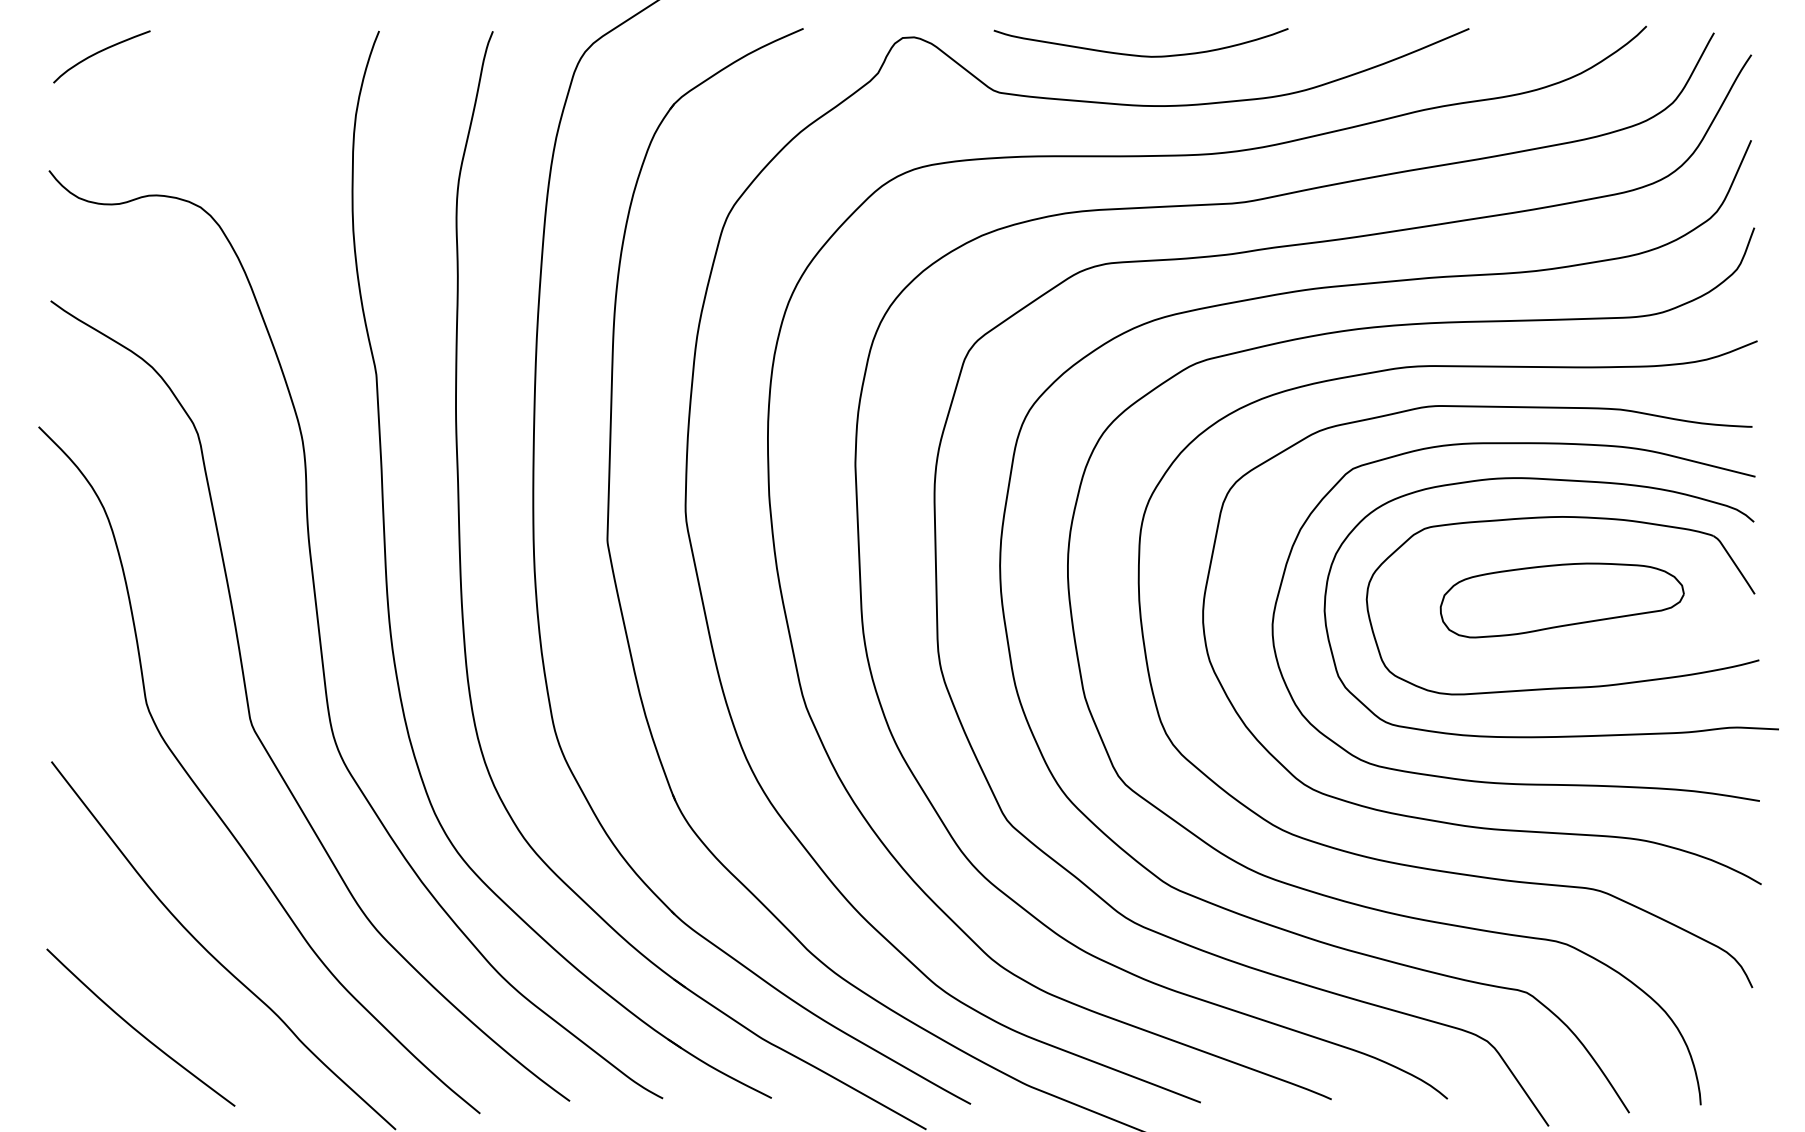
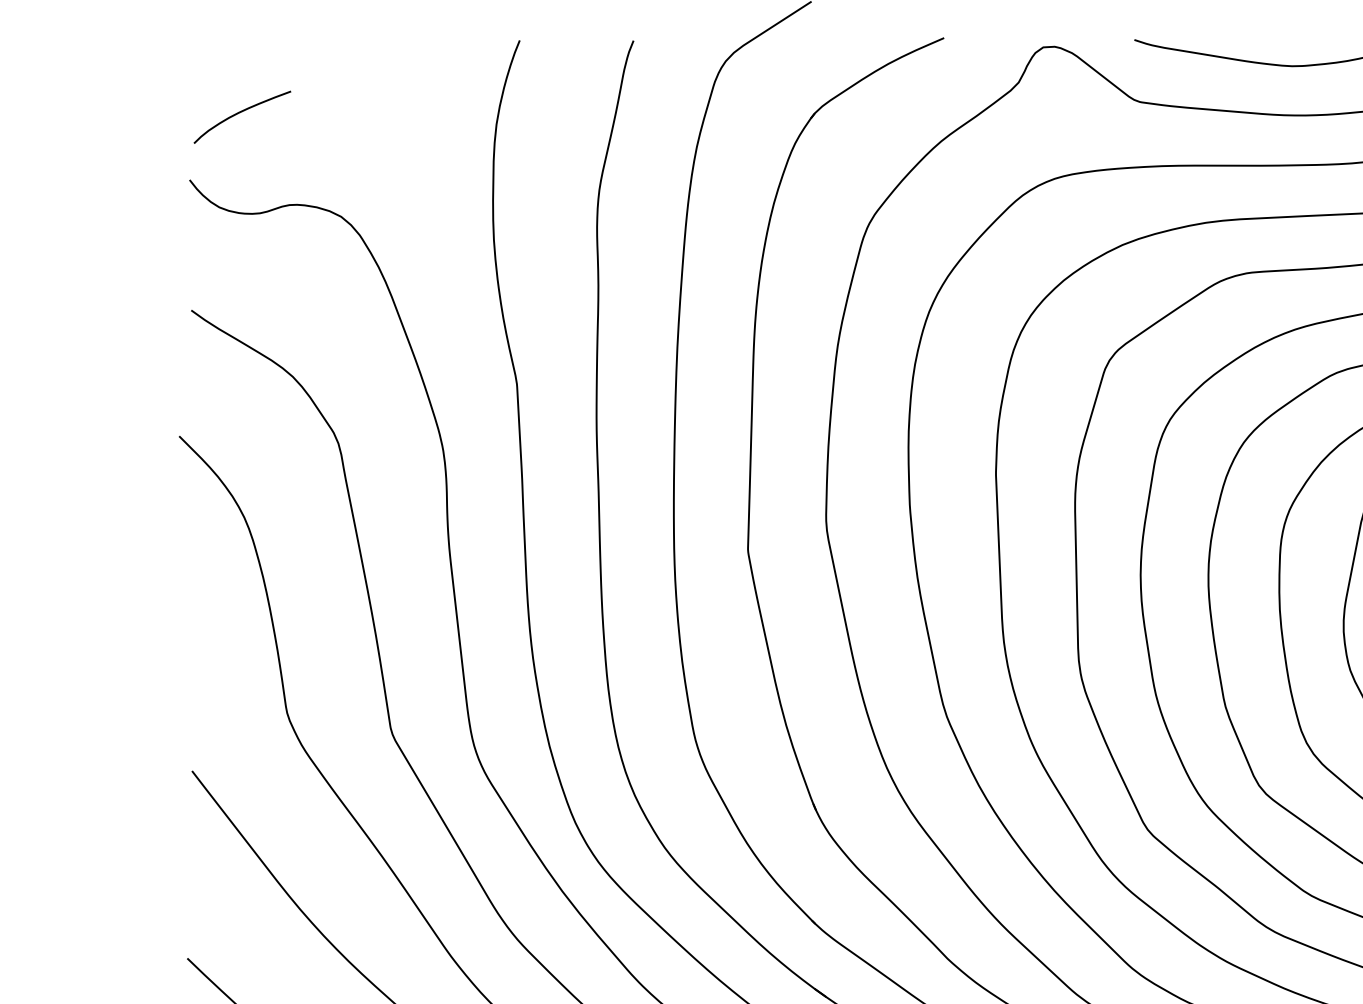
curve: (100, 52) -> (241, 112), moved

